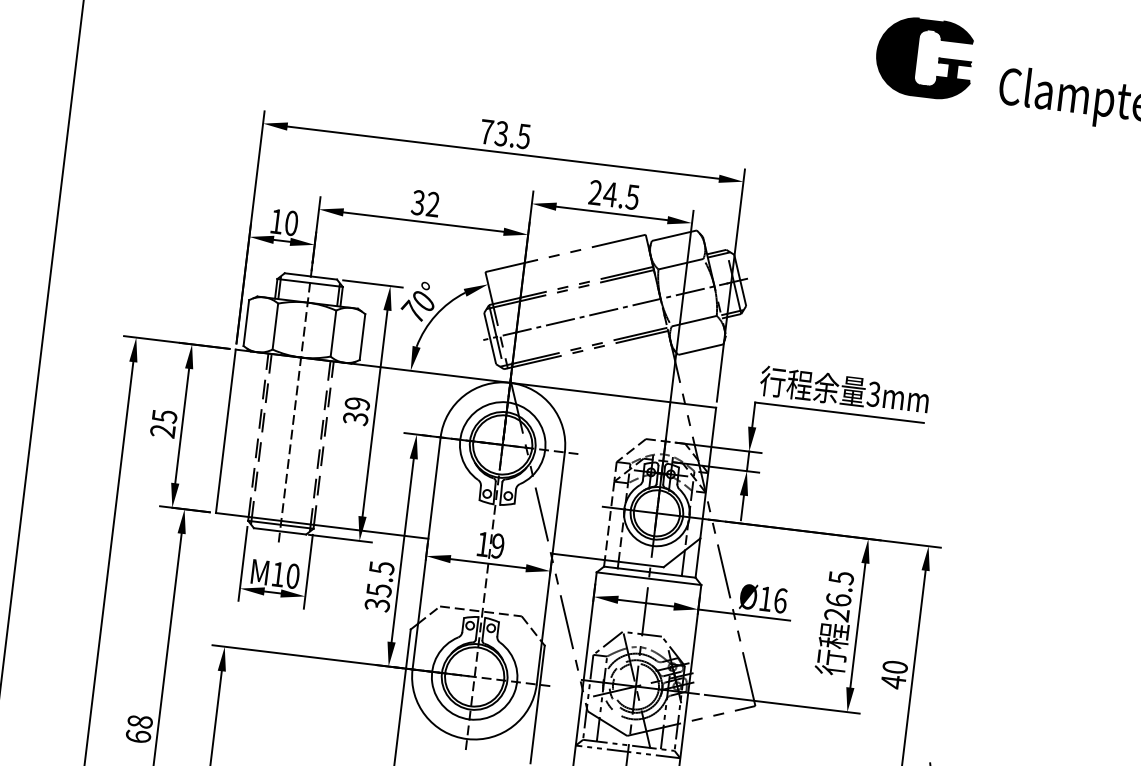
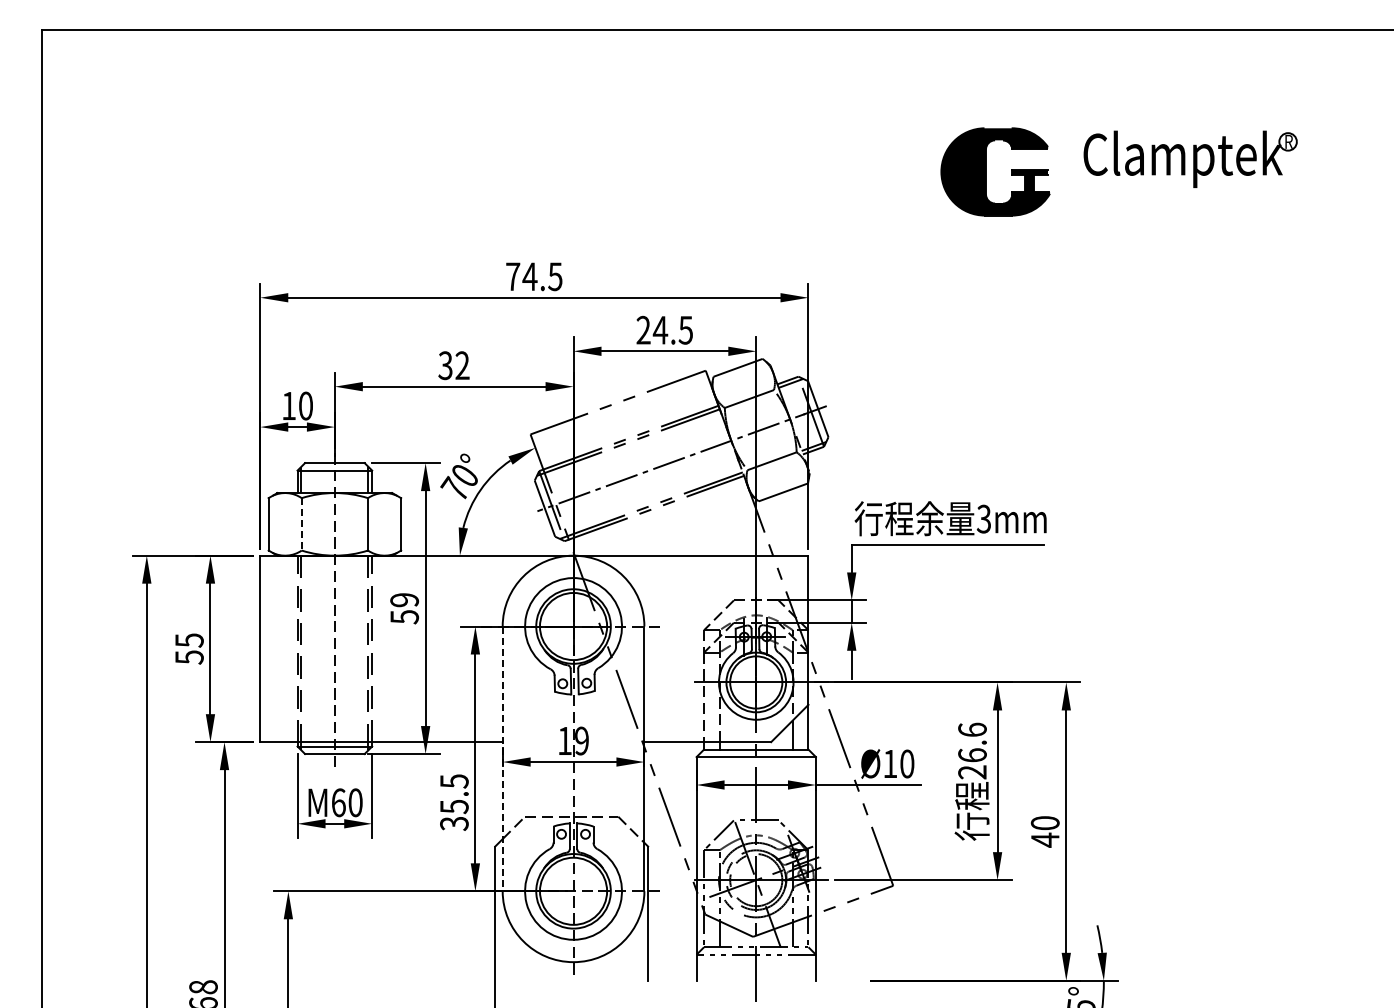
part: (916, 56) -> (986, 171), moved
text: (501, 133) -> (529, 276), 73.5 -> 74.5
line: (275, 326) -> (301, 524), solid -> dashed
text: (355, 418) -> (404, 616), 39 -> 59
text: (162, 431) -> (189, 657), 25 -> 55
line: (426, 553) -> (502, 759), solid -> dashed
text: (278, 574) -> (338, 802), M10 -> M60
text: (841, 577) -> (972, 729), 26.5 -> 26.6
text: (780, 600) -> (907, 763), Ø16 -> Ø10

